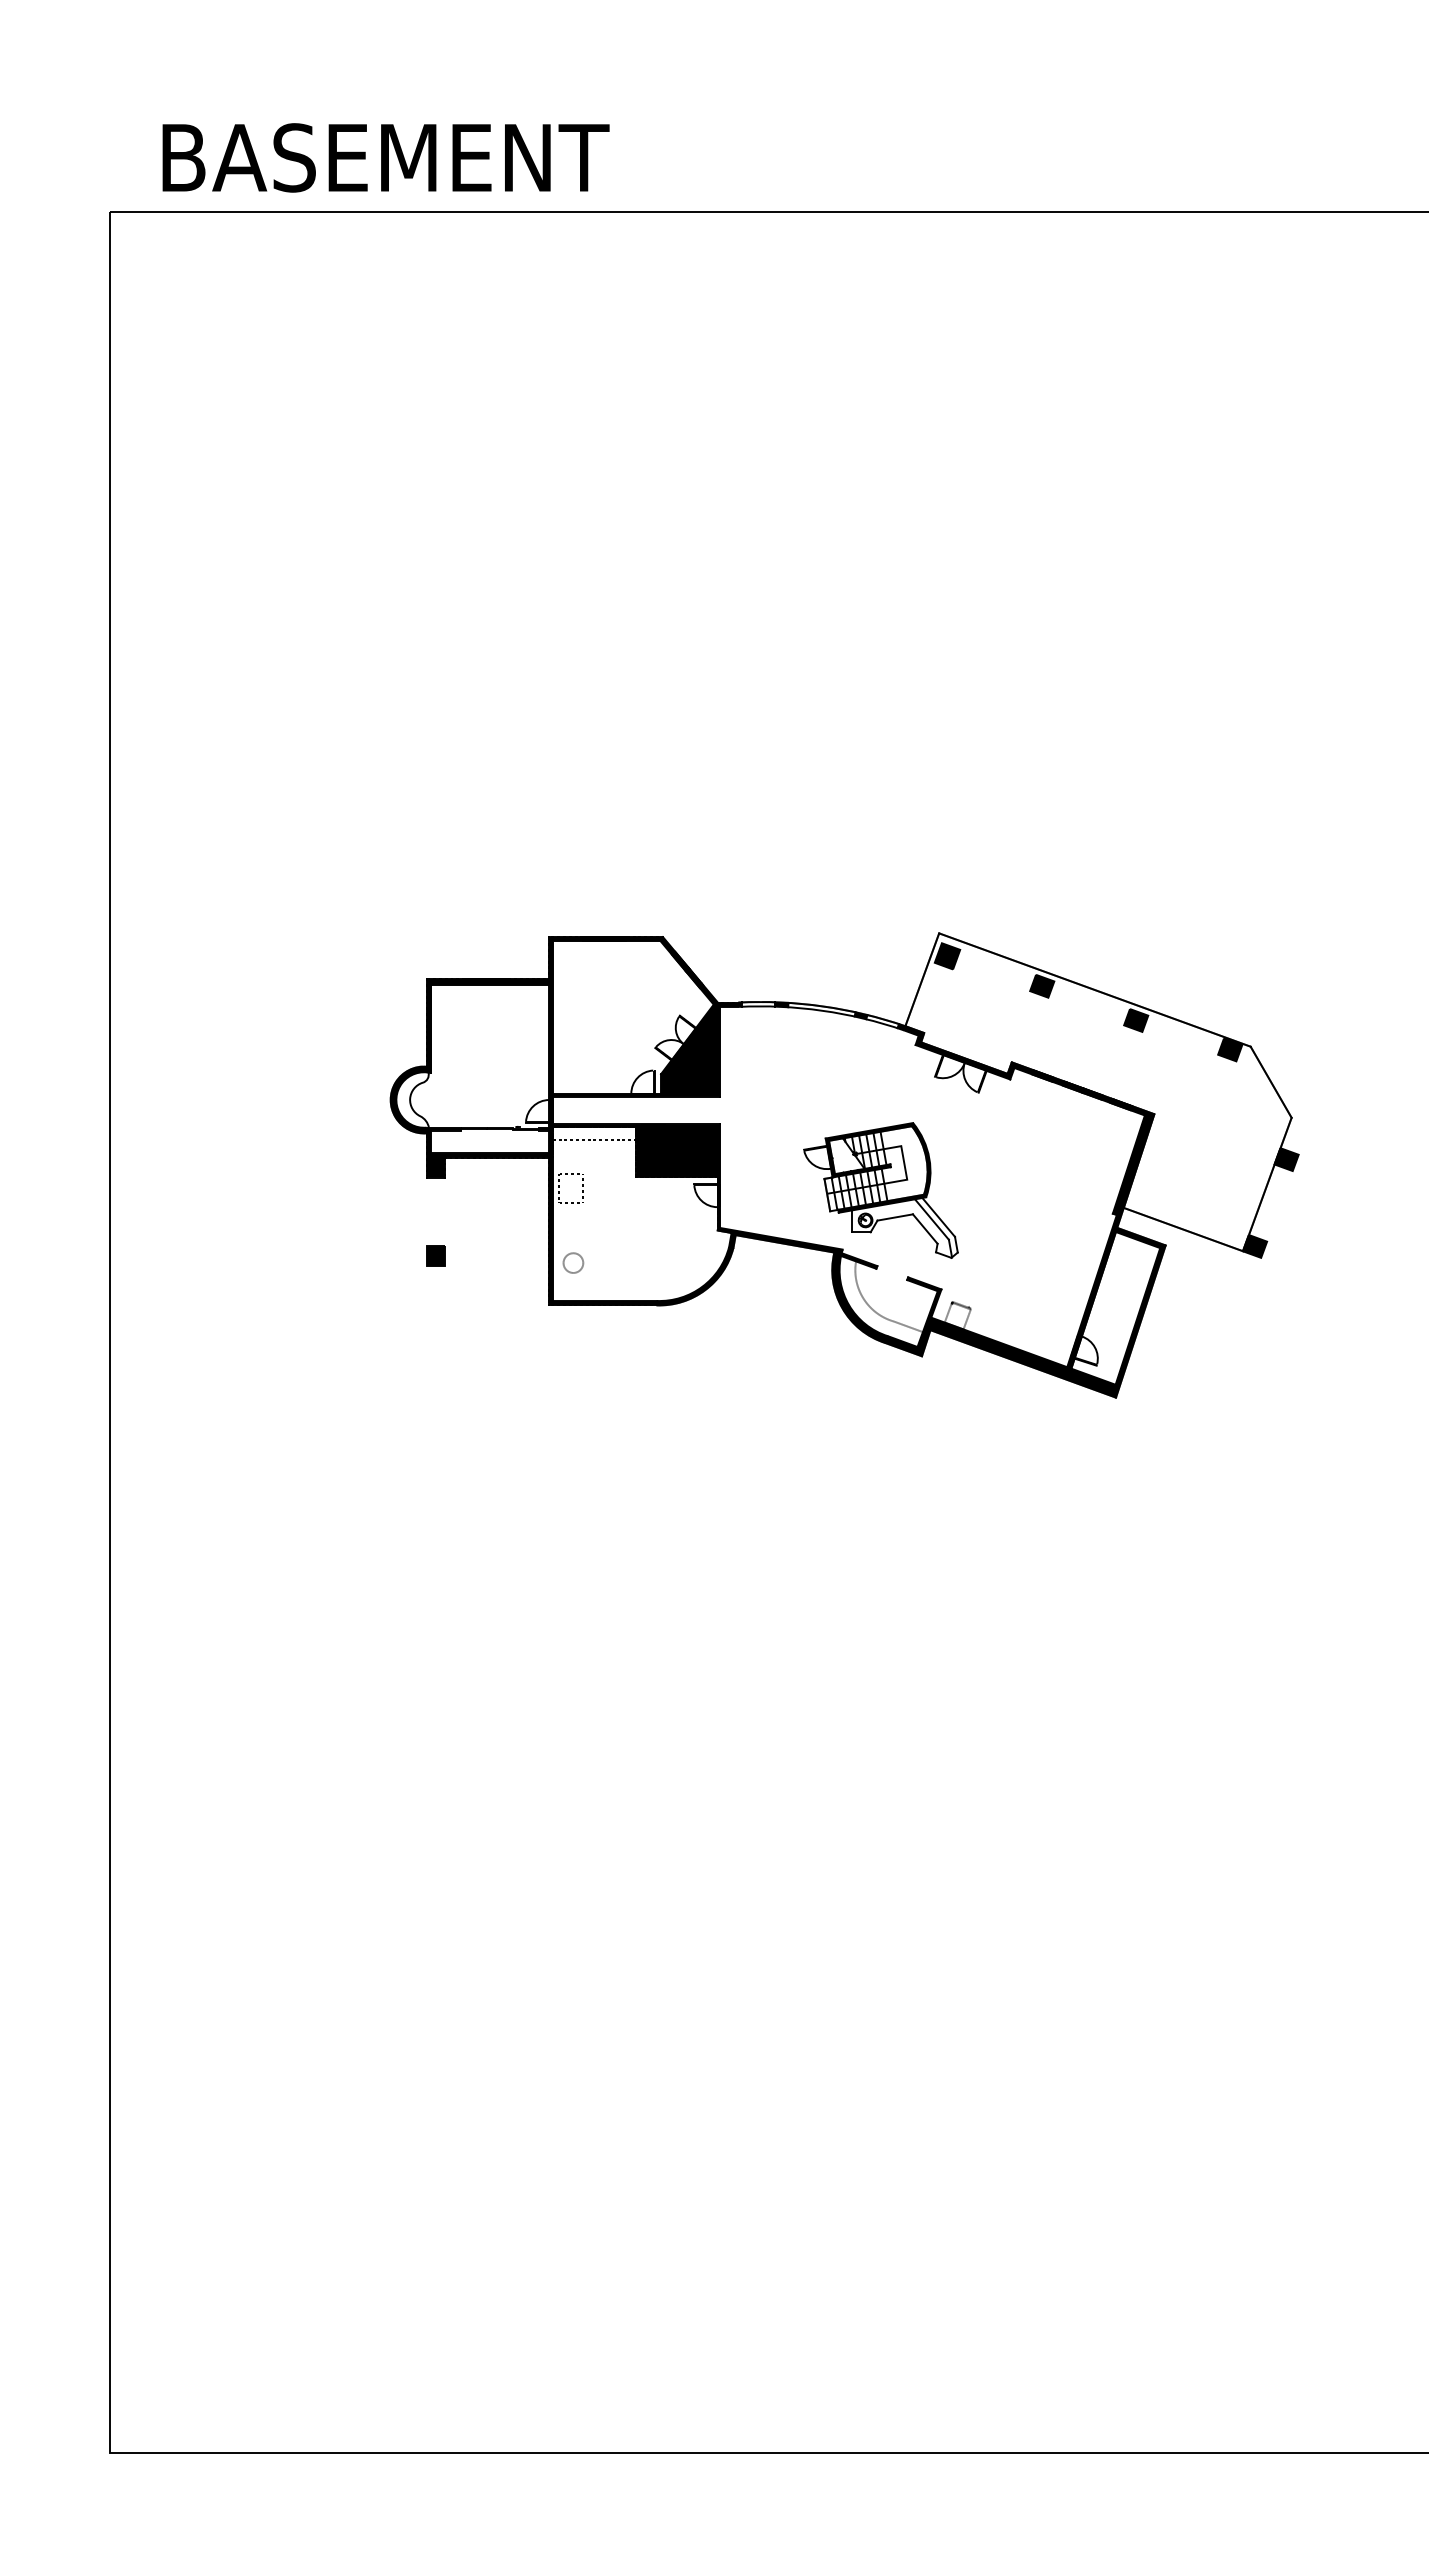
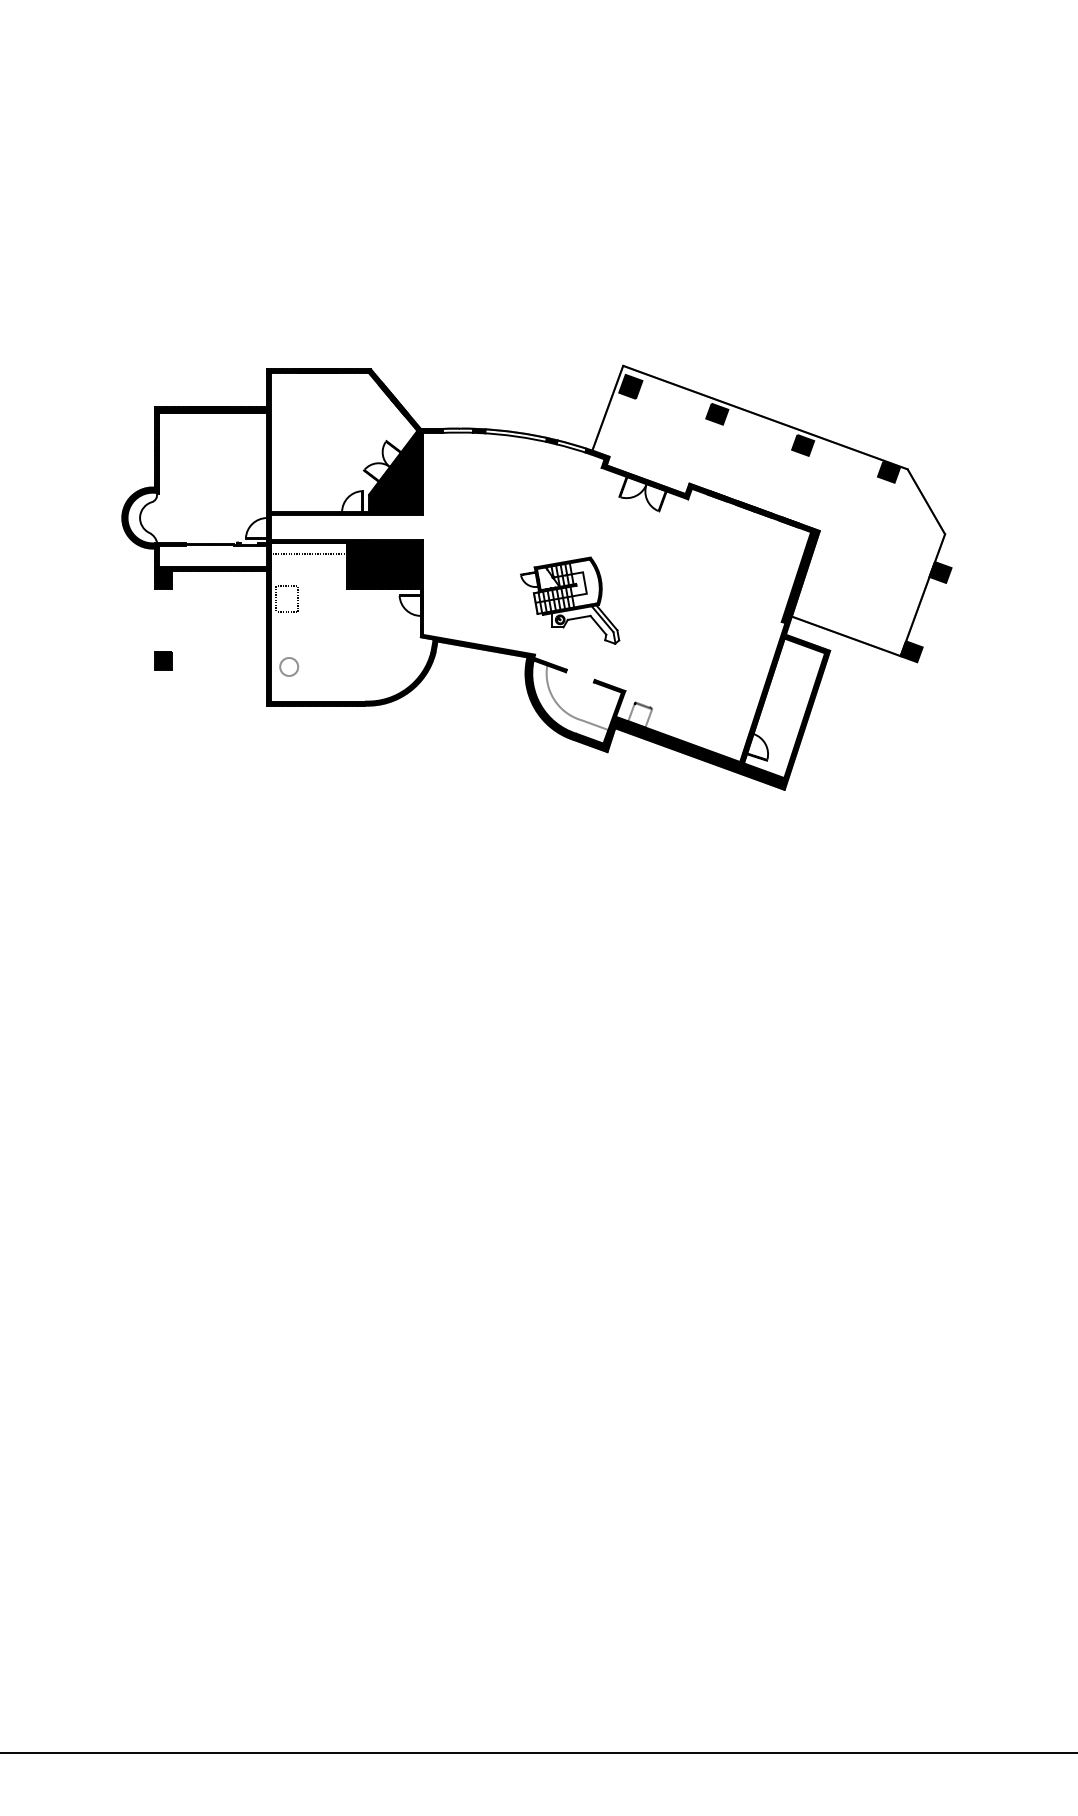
part: (880, 1190) -> (569, 600), size x0.7

